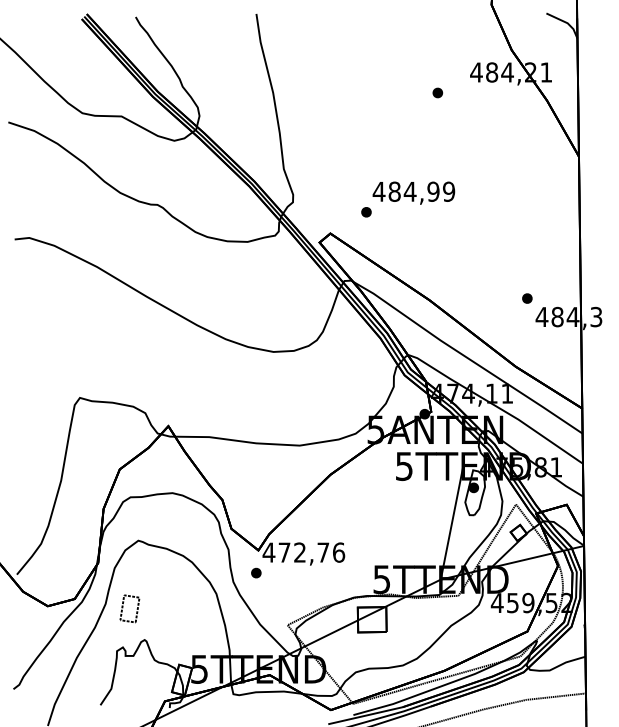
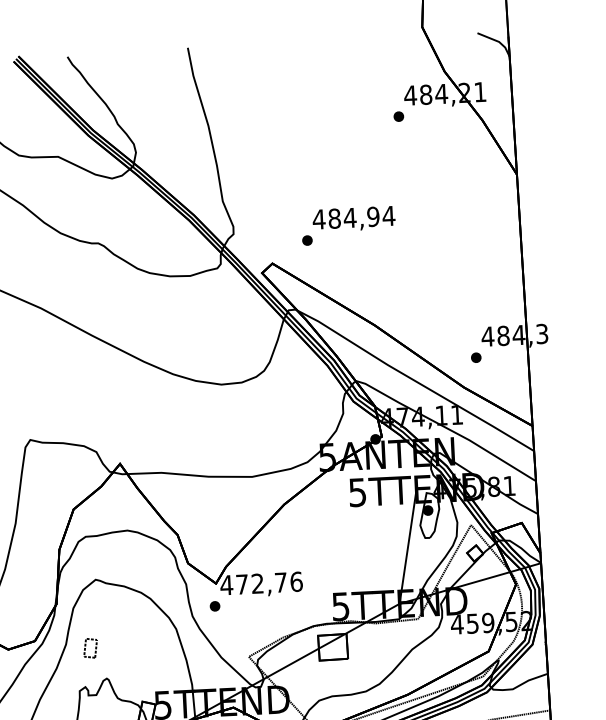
part: (437, 92) -> (398, 116), moved
text: (448, 191) -> (388, 215), 484,99 -> 484,94
part: (527, 298) -> (476, 357), moved
part: (129, 608) -> (90, 647), size x0.71

